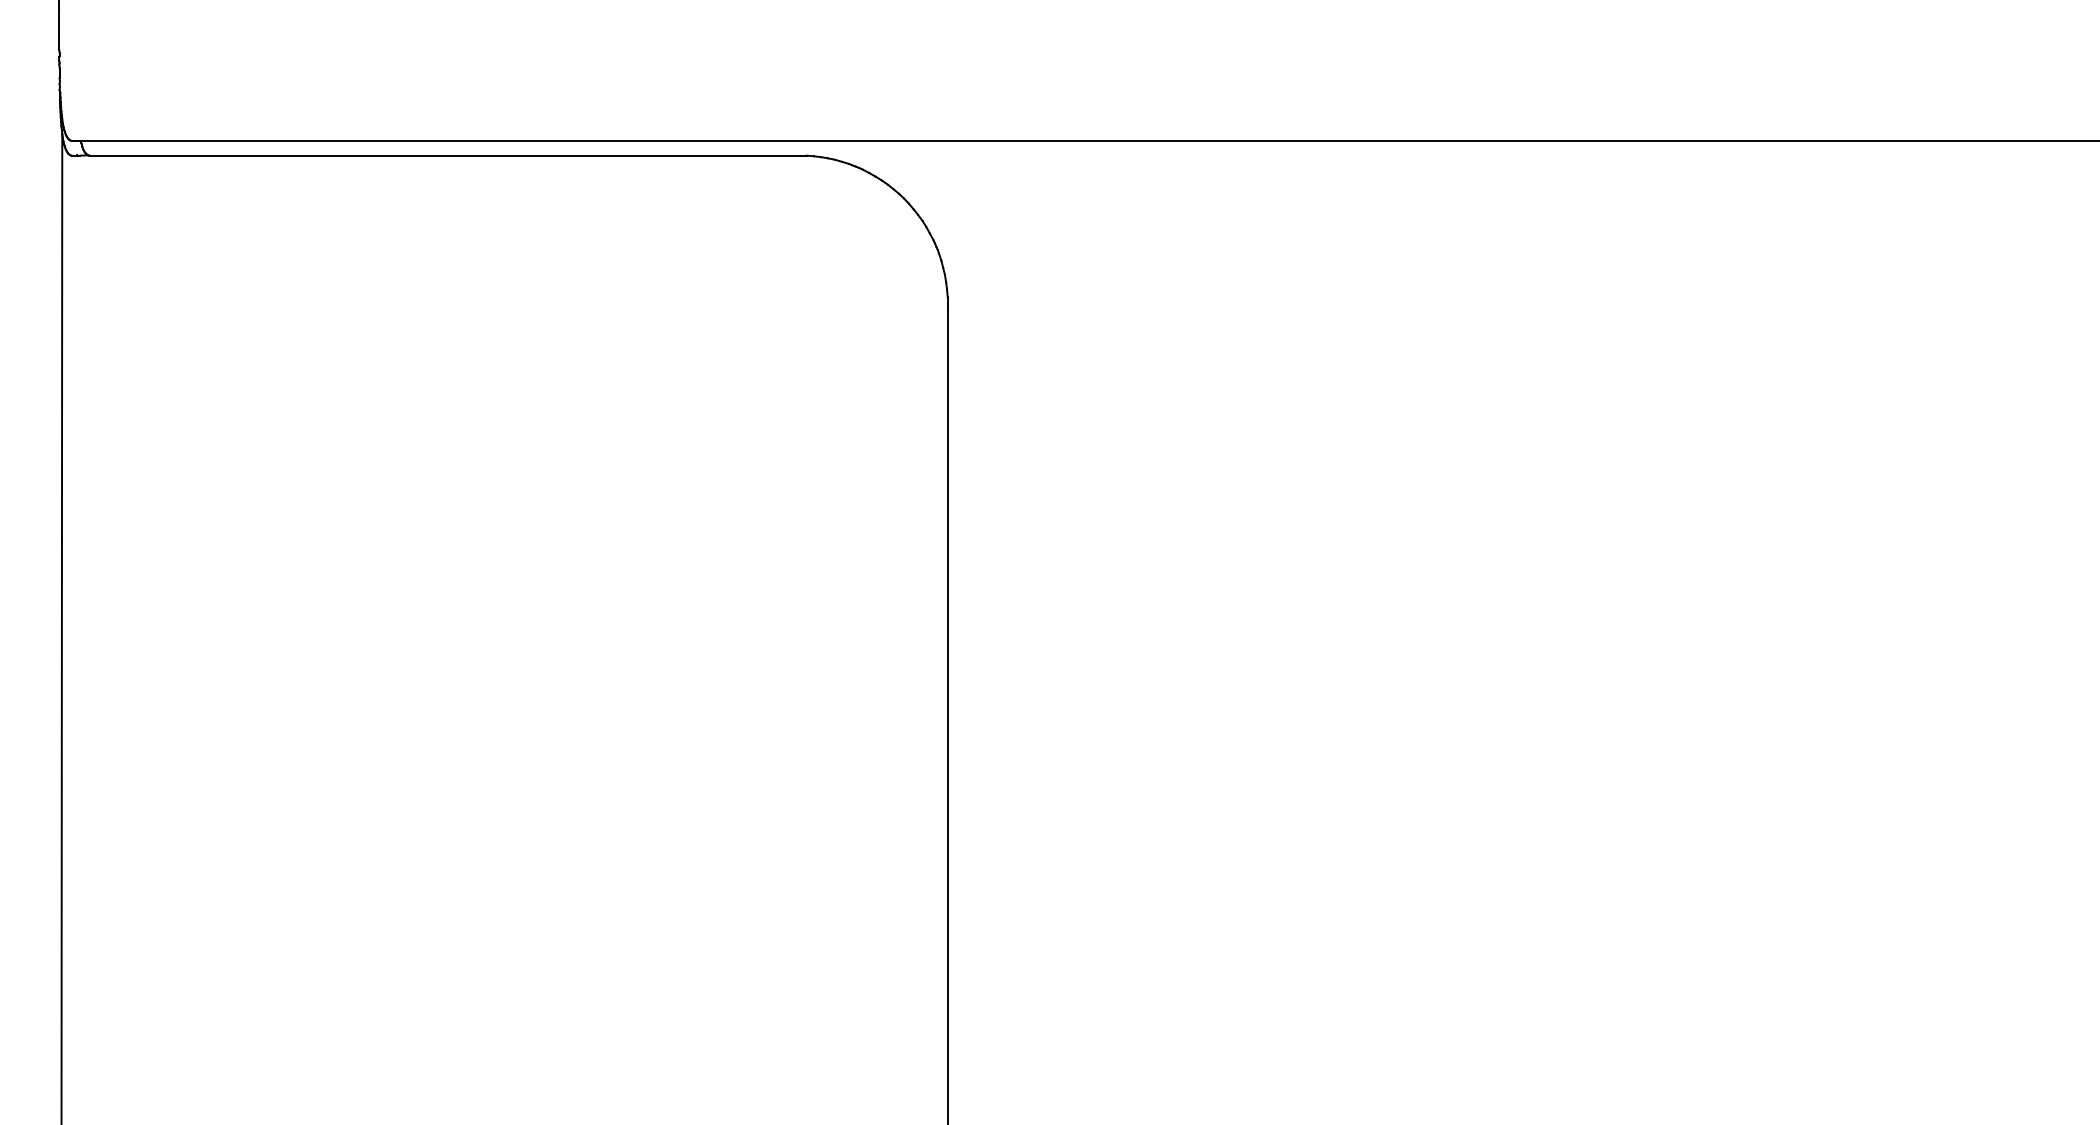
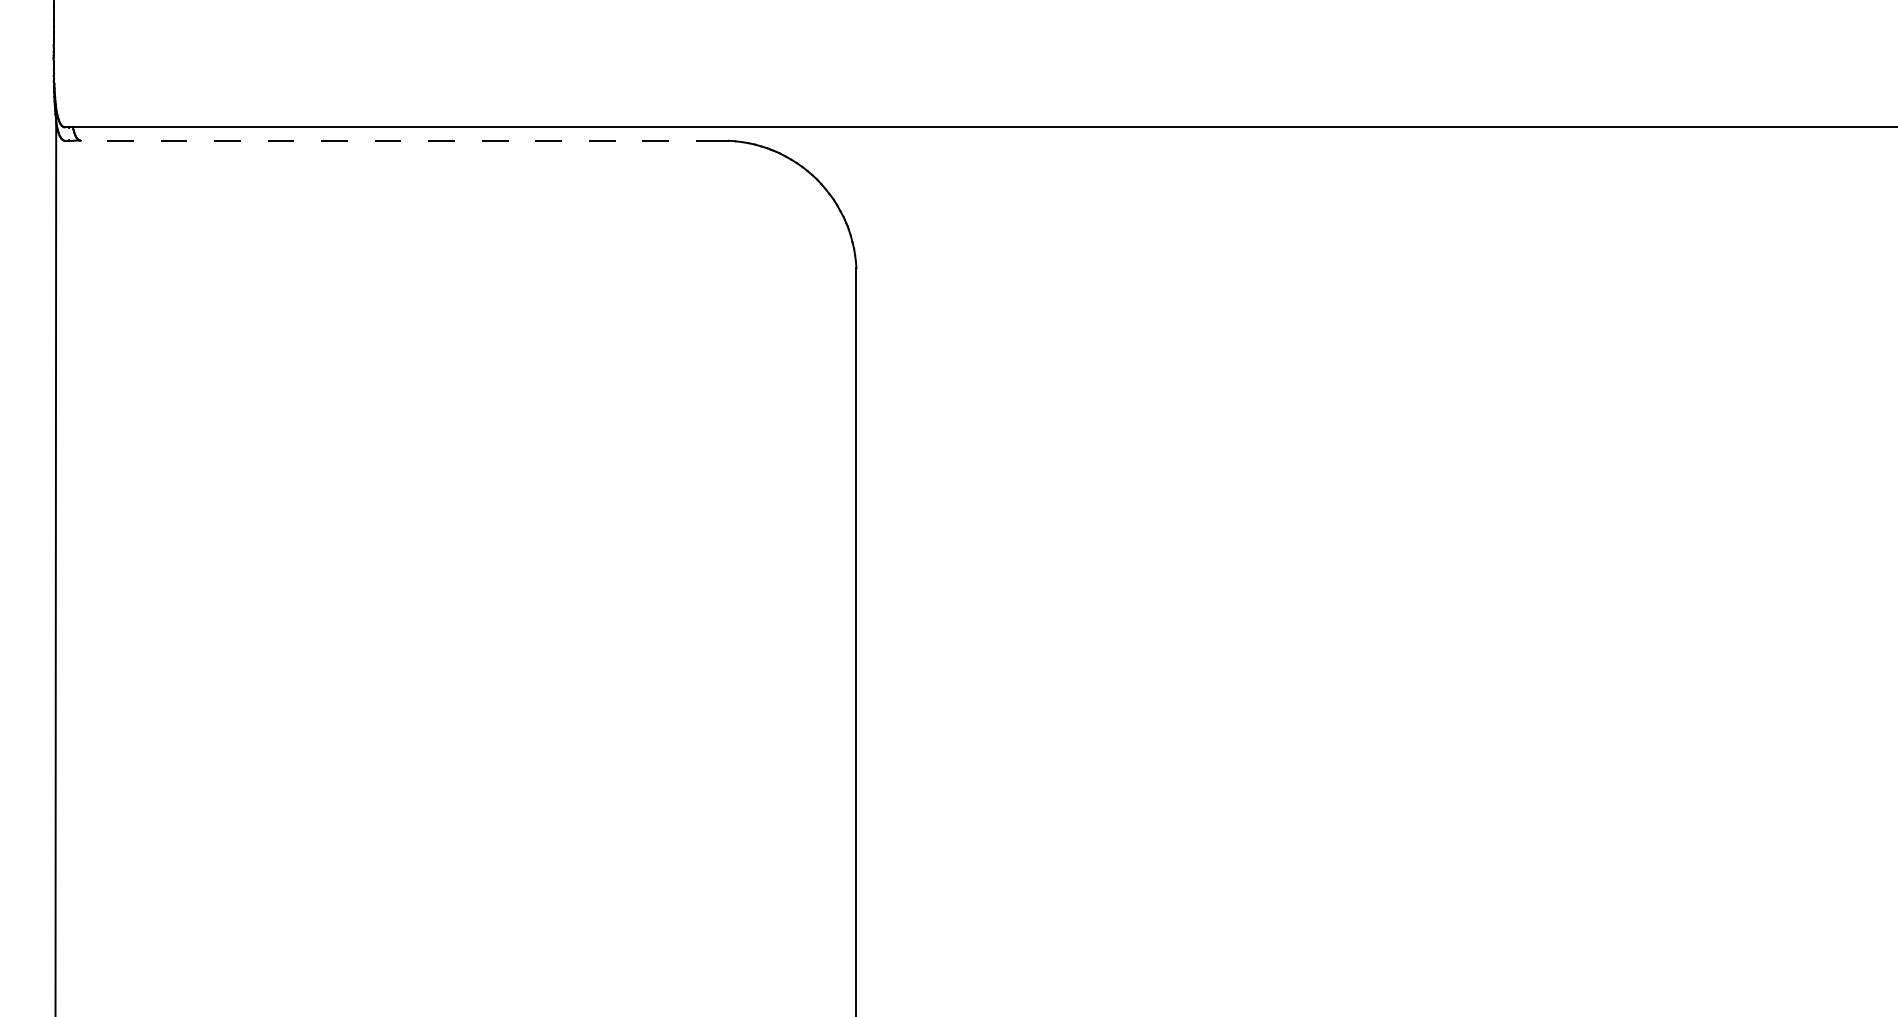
line: (444, 155) -> (401, 140), solid -> dashed

